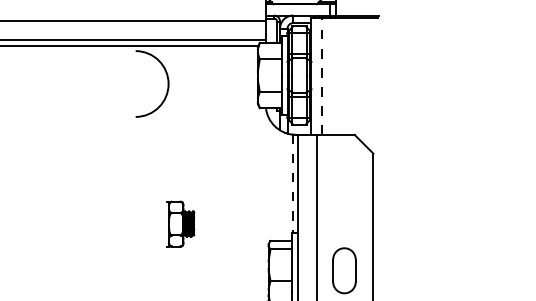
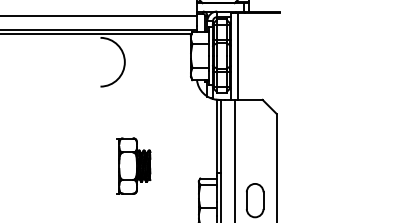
line: (321, 76) -> (238, 56), dashed -> solid
line: (292, 184) -> (216, 136), dashed -> solid
part: (180, 223) -> (133, 165), size x1.67

